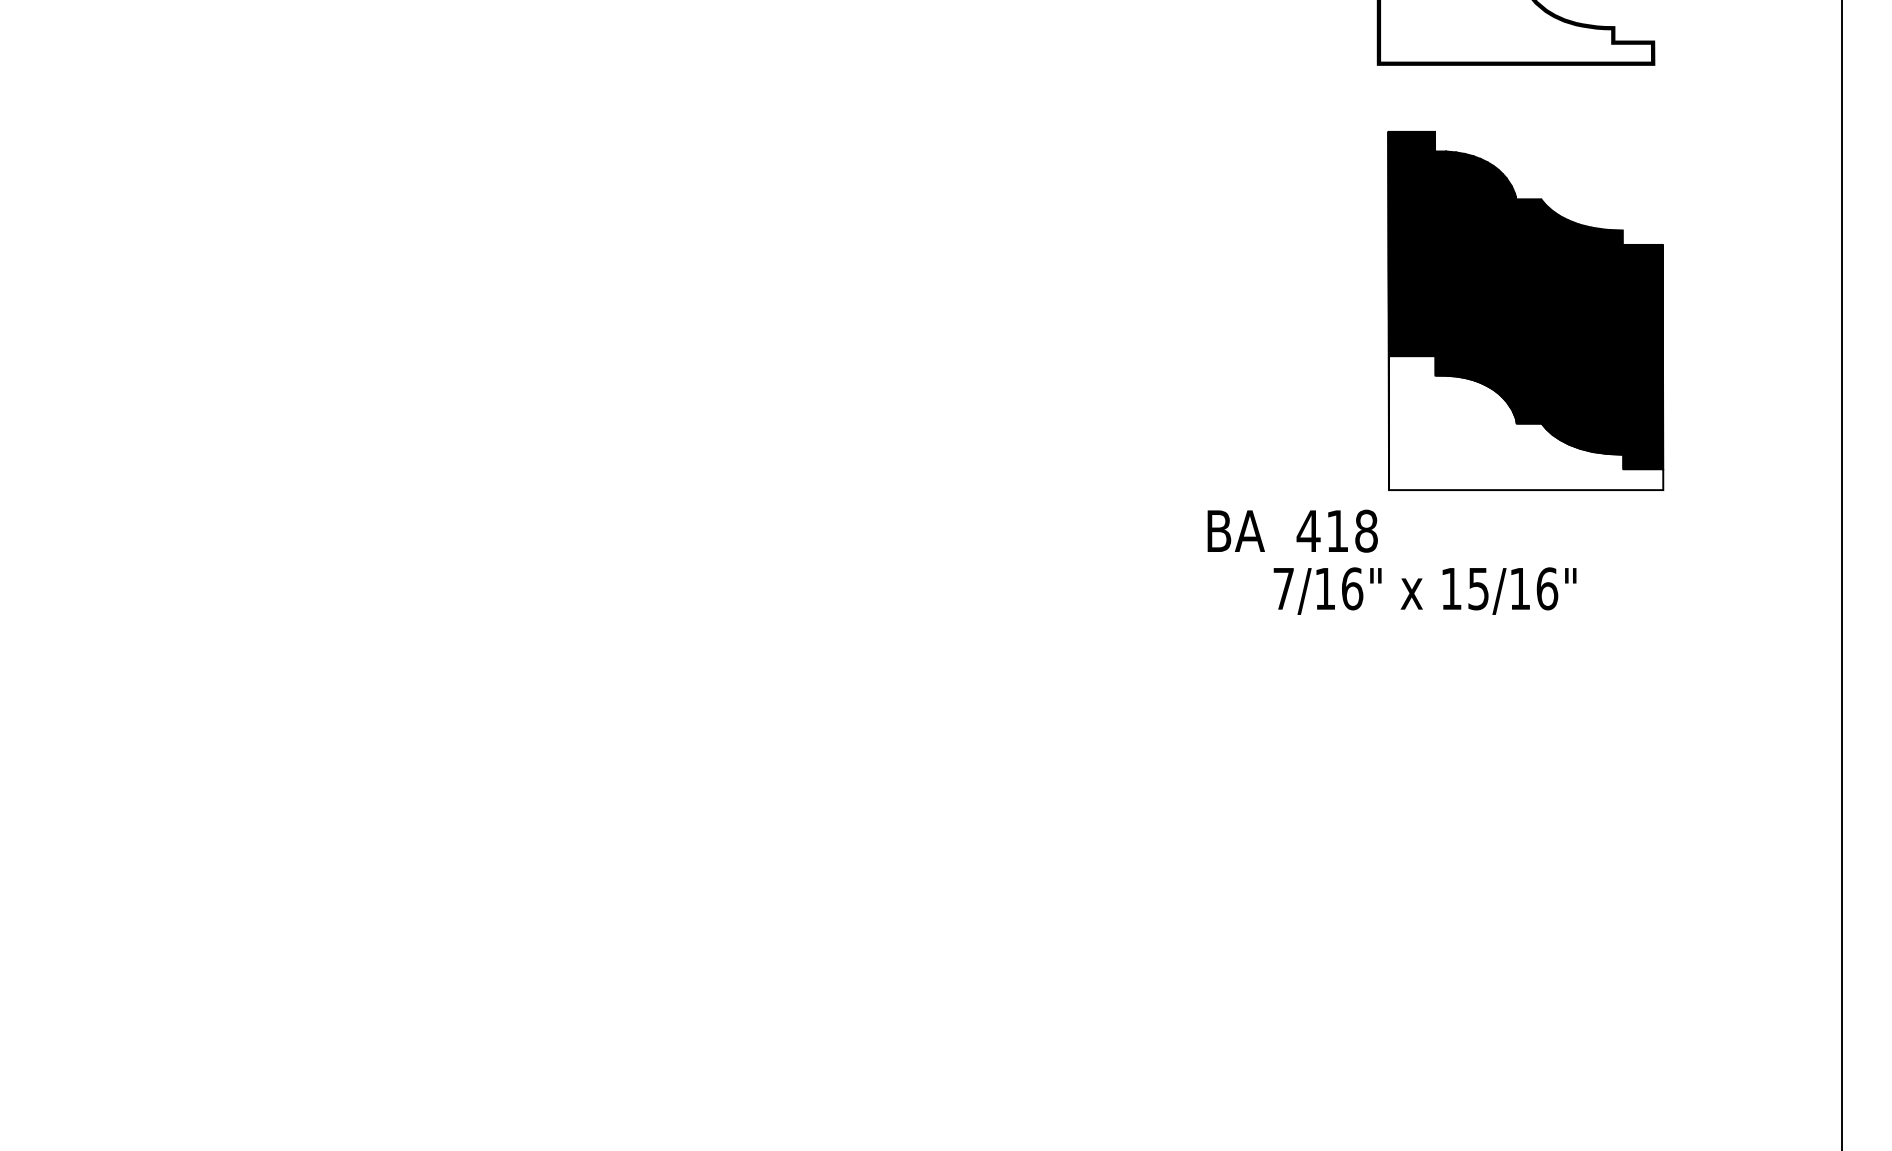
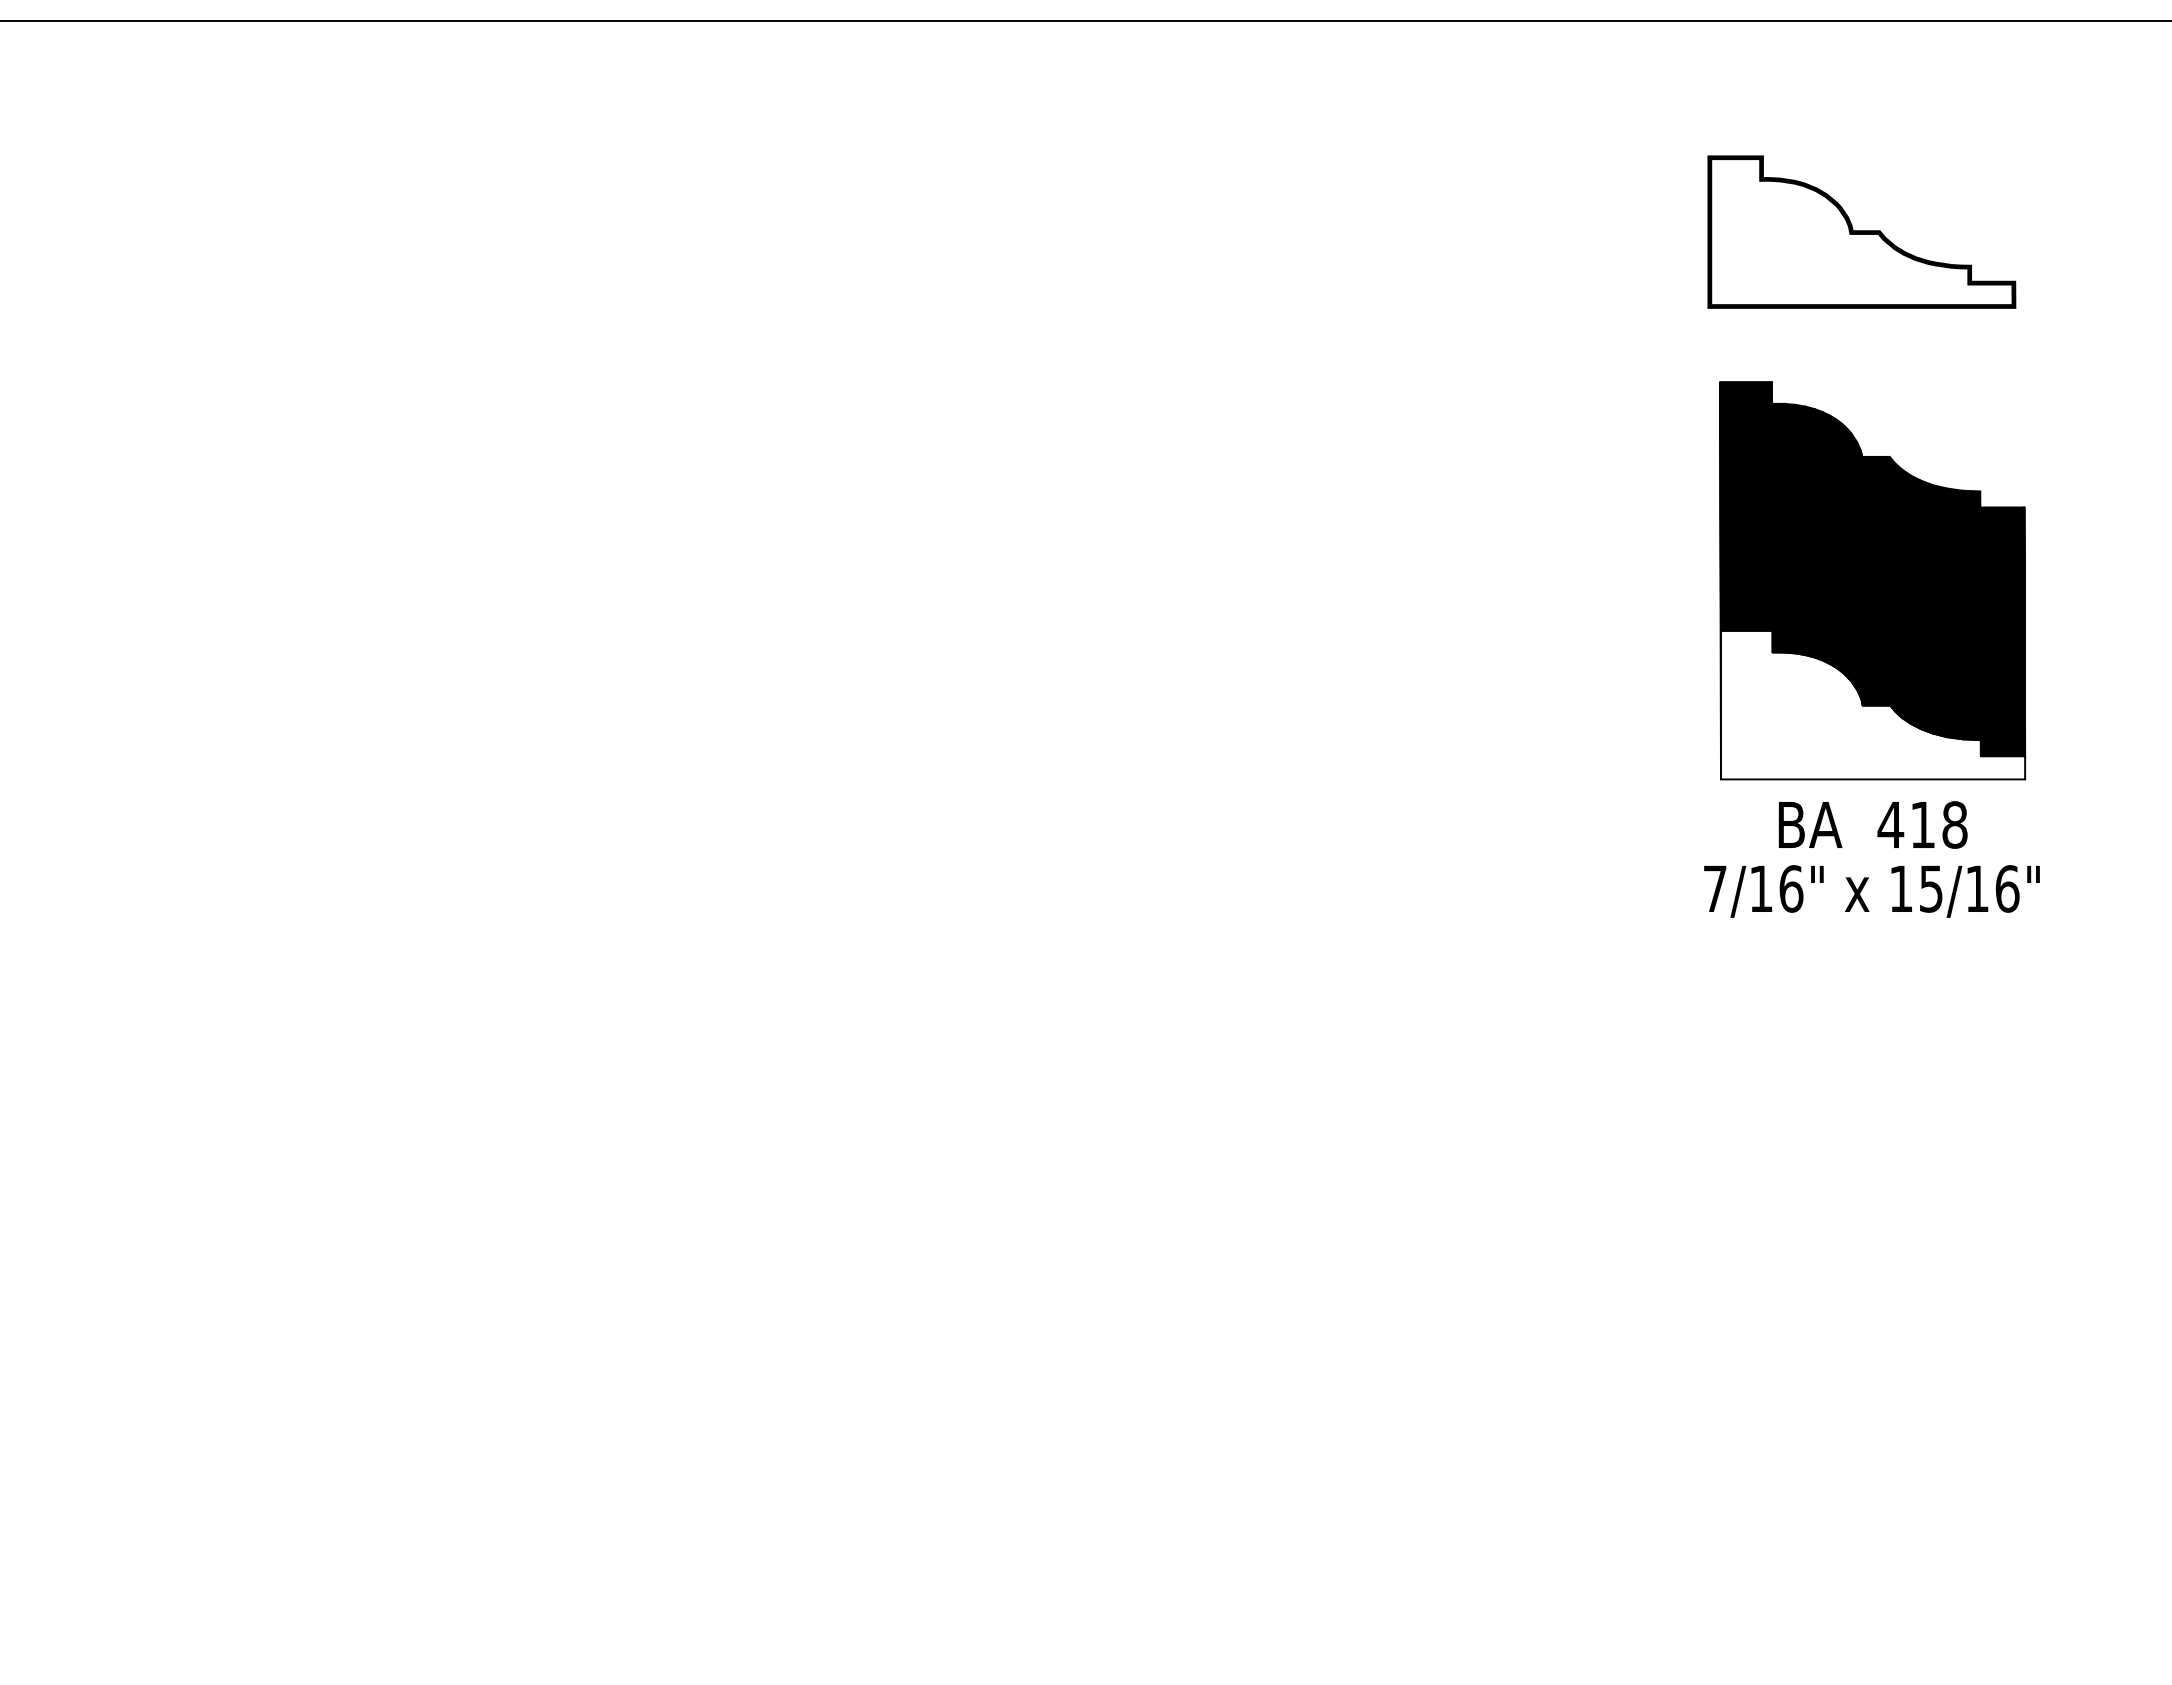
text: (1292, 530) -> (1872, 824), moved
text: (1424, 591) -> (1871, 891), moved

